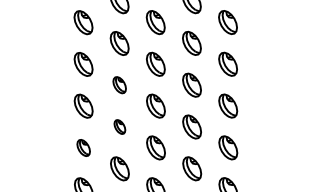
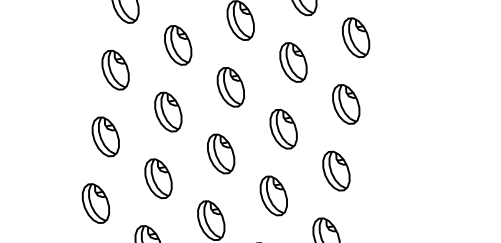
part: (119, 84) -> (168, 110), size x1.43
part: (119, 126) -> (158, 177), size x1.67
part: (83, 147) -> (95, 202), size x1.43

